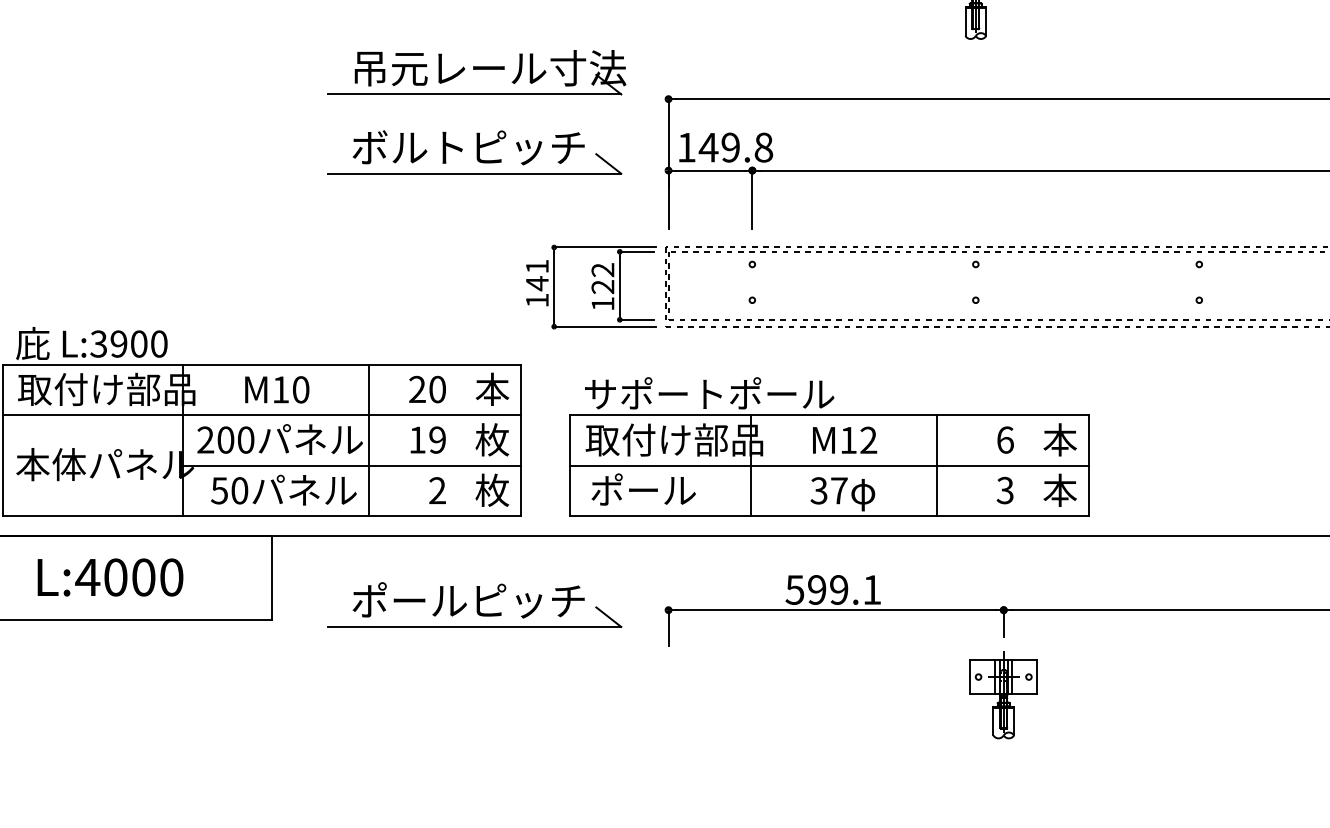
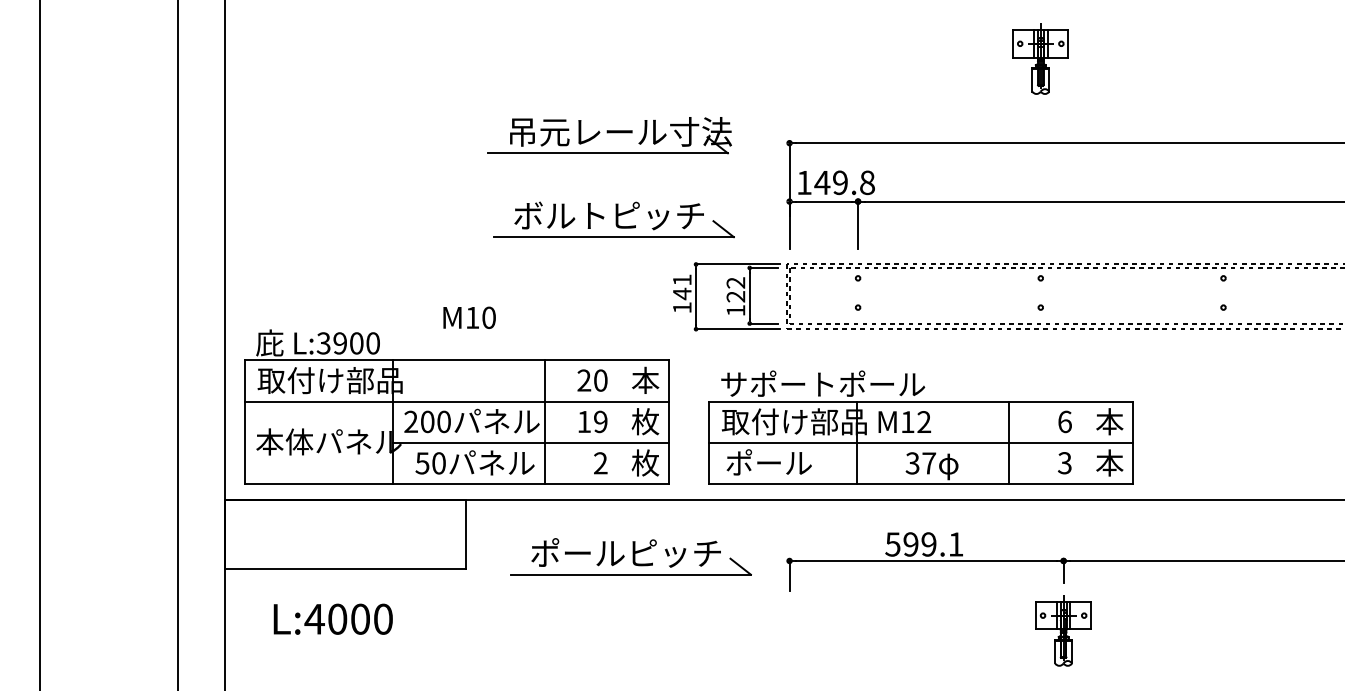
part: (476, 72) -> (609, 135), moved
part: (474, 152) -> (613, 219), moved
text: (277, 389) -> (469, 317), moved
text: (844, 439) -> (904, 421), moved
text: (109, 576) -> (332, 618), moved

